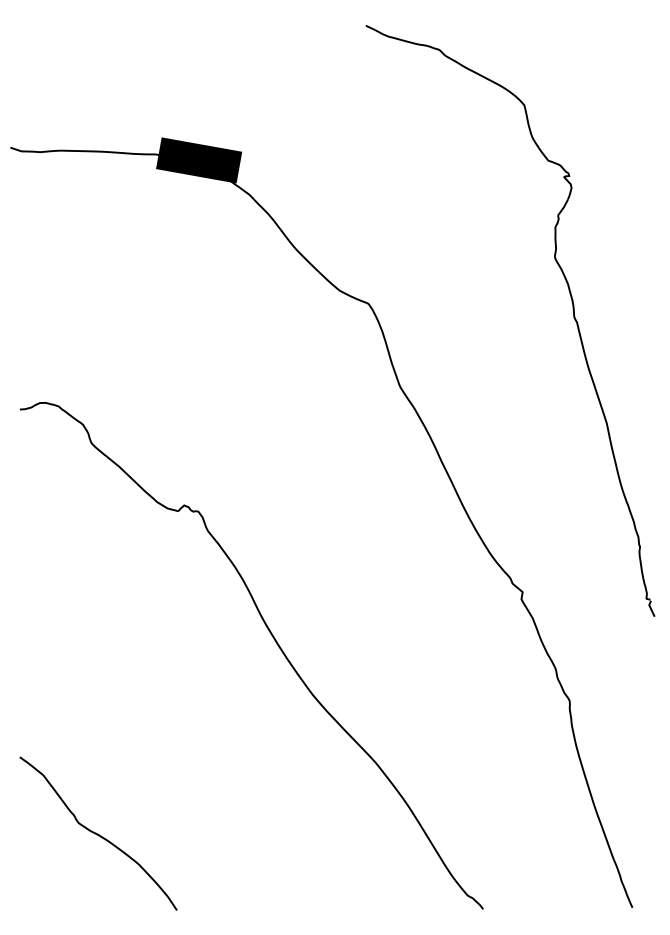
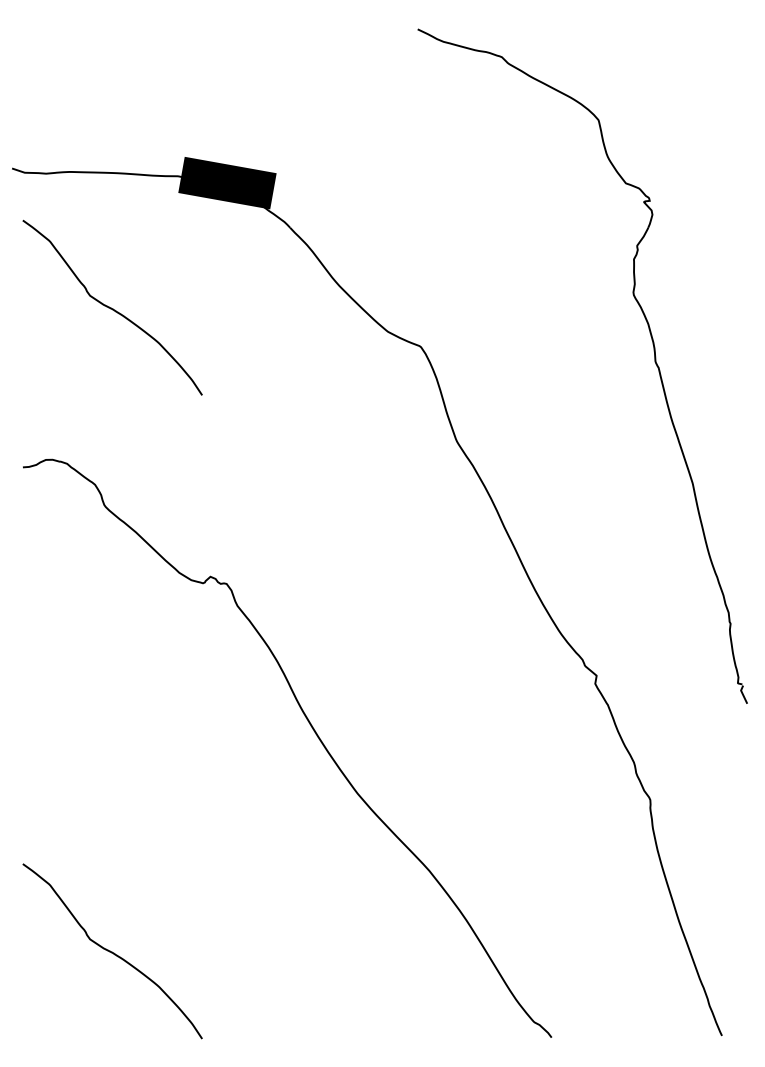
curve: (97, 269) -> (111, 307), added

